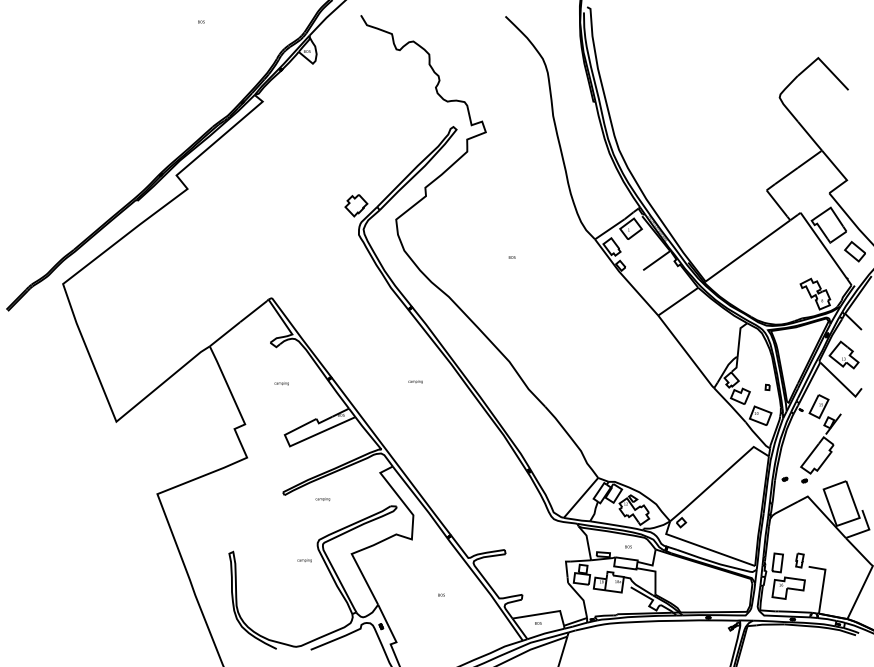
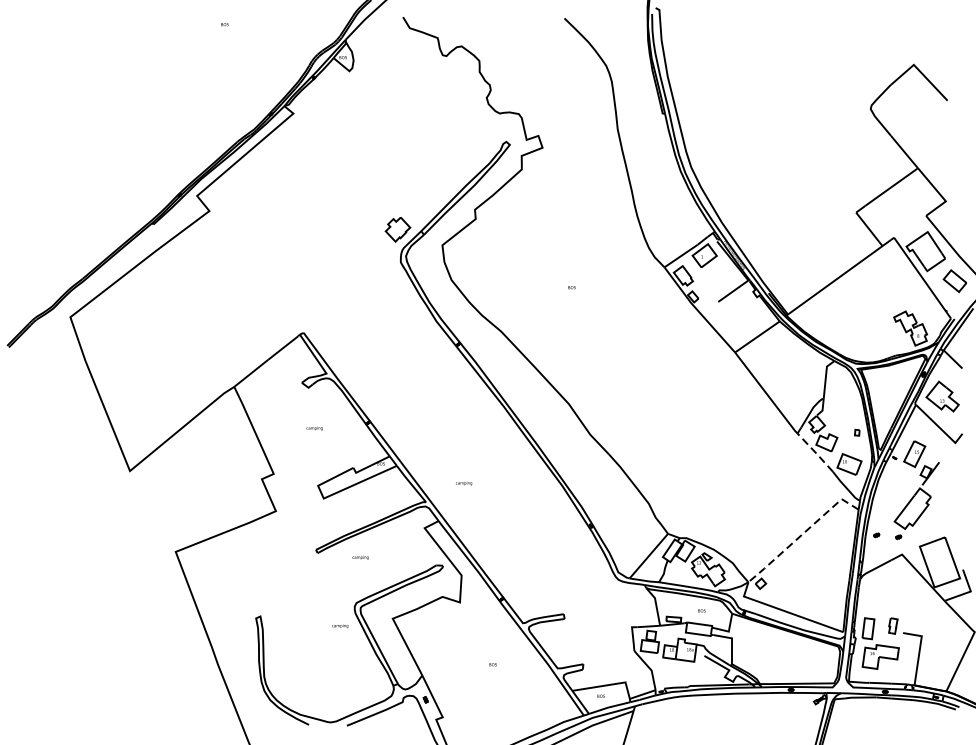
text: (415, 381) -> (463, 483), moved
line: (730, 405) -> (815, 452), solid -> dashed
line: (718, 478) -> (802, 534), solid -> dashed

